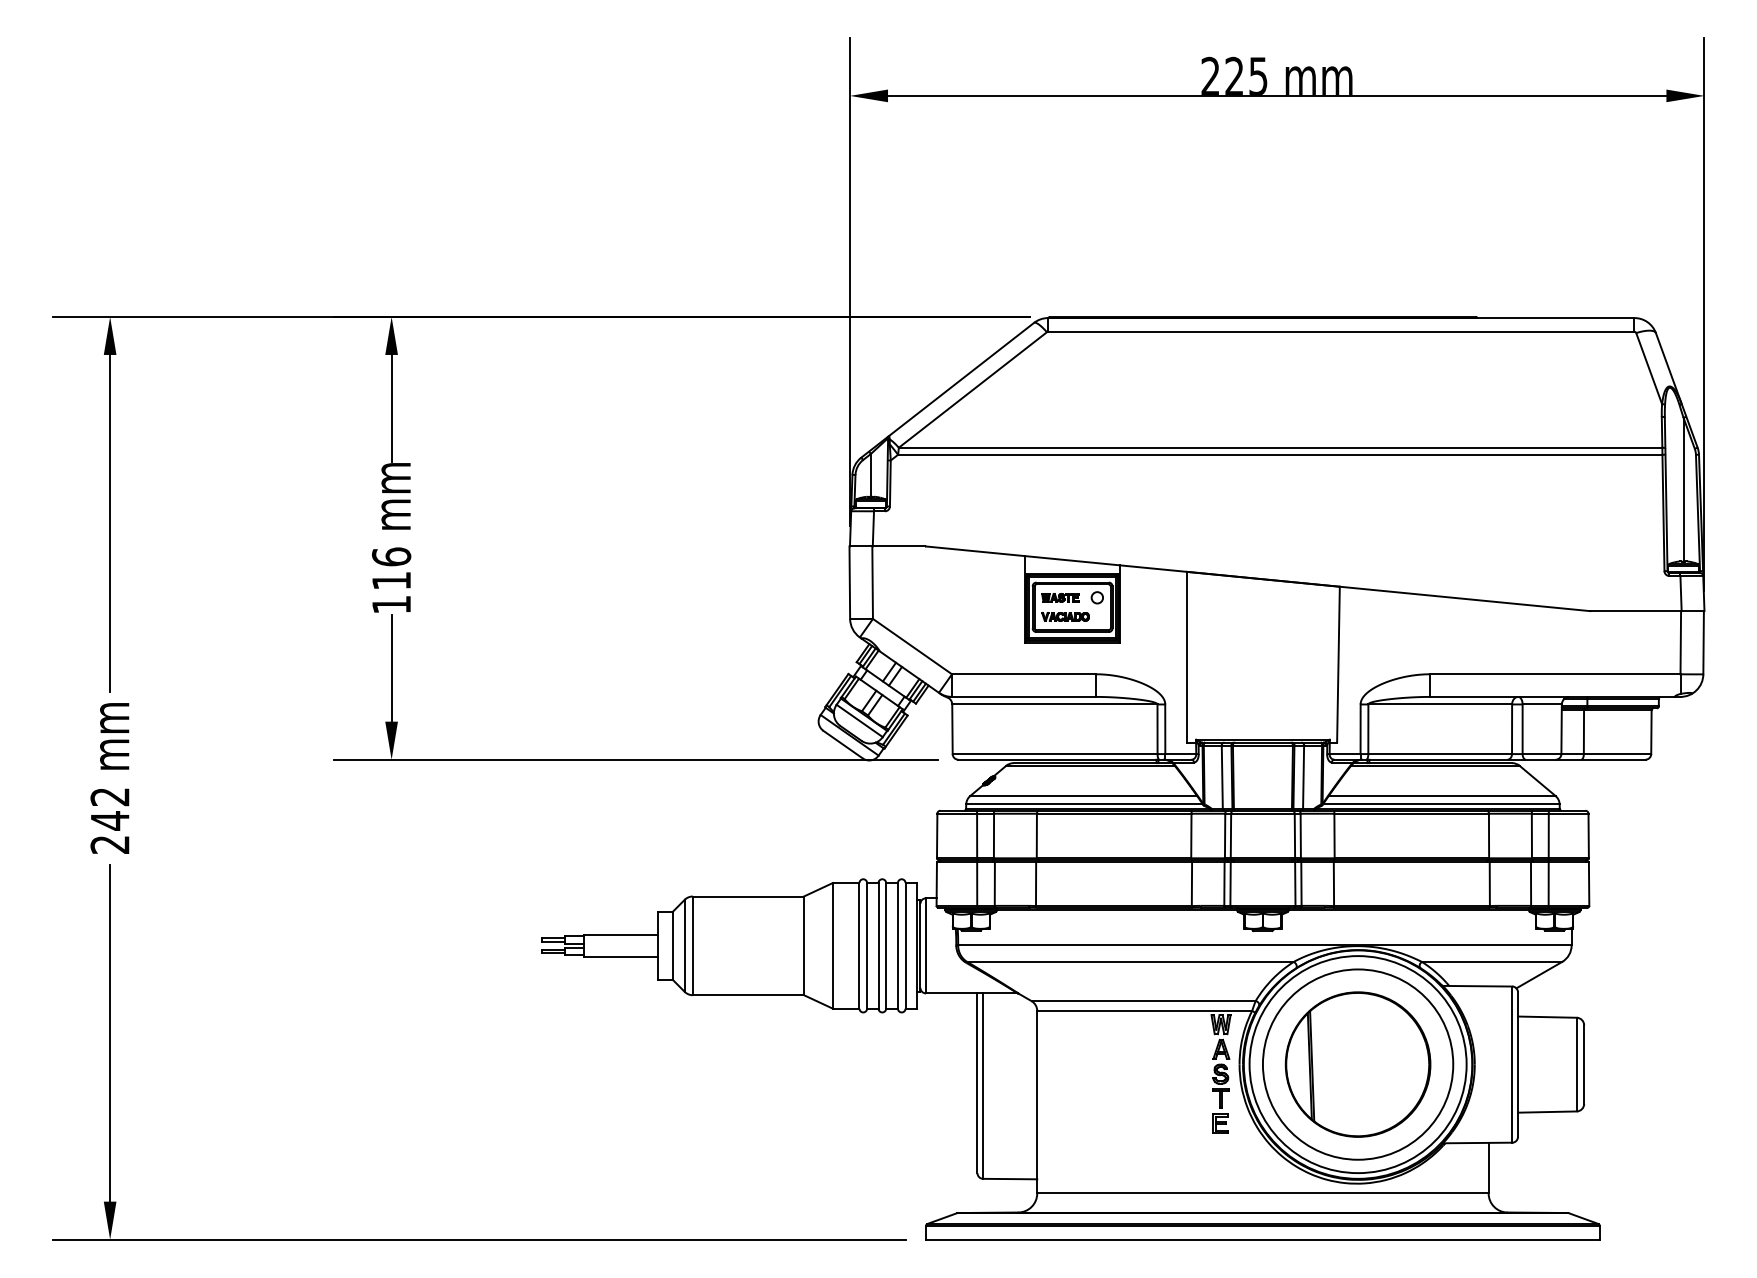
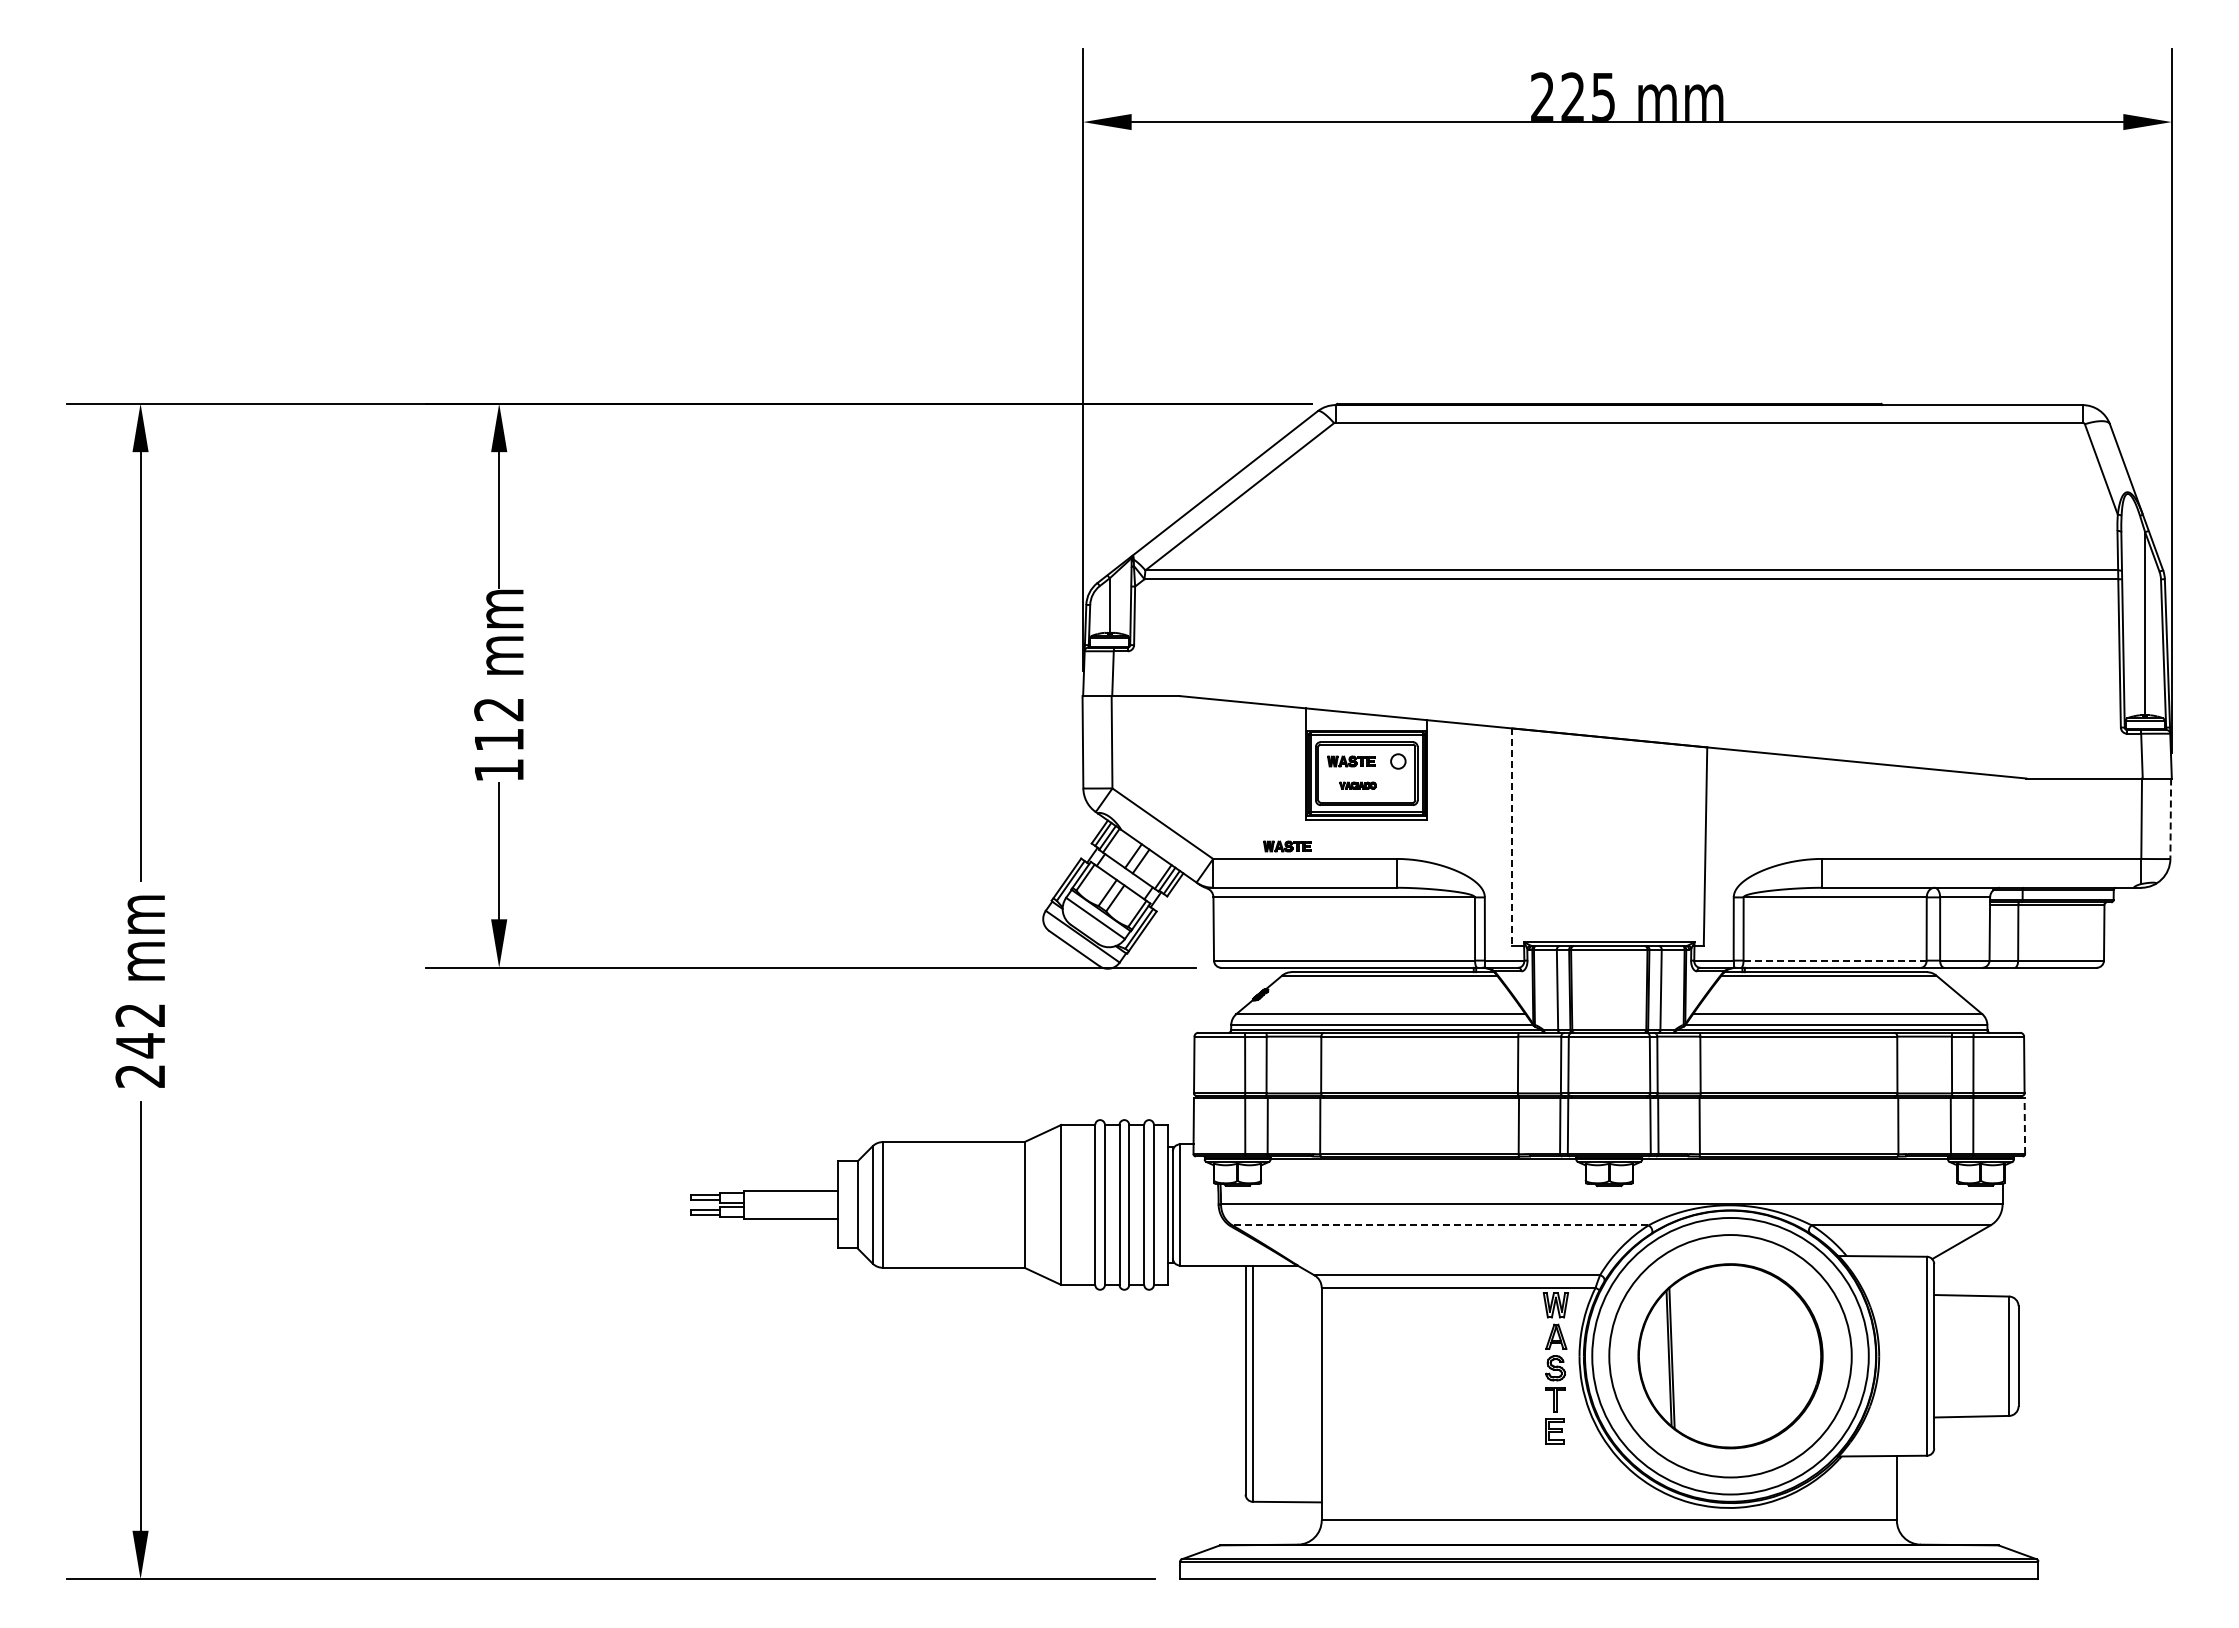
text: (391, 556) -> (499, 709), 116 -> 112
part: (1065, 616) -> (1357, 785), size x0.6
line: (1703, 643) -> (2170, 819), solid -> dashed
line: (1186, 657) -> (1512, 837), solid -> dashed
part: (1010, 664) -> (1287, 846), added
line: (1440, 753) -> (1835, 960), solid -> dashed
line: (1588, 884) -> (2024, 1126), solid -> dashed
line: (1130, 961) -> (1440, 1225), solid -> dashed

